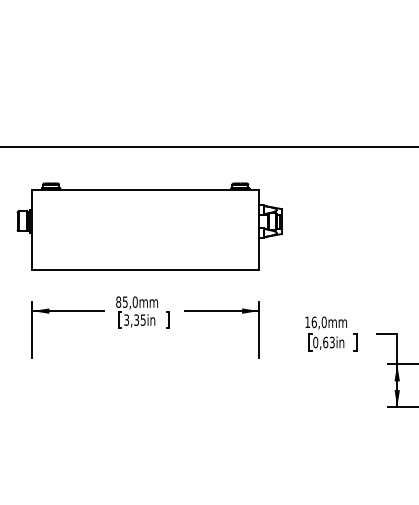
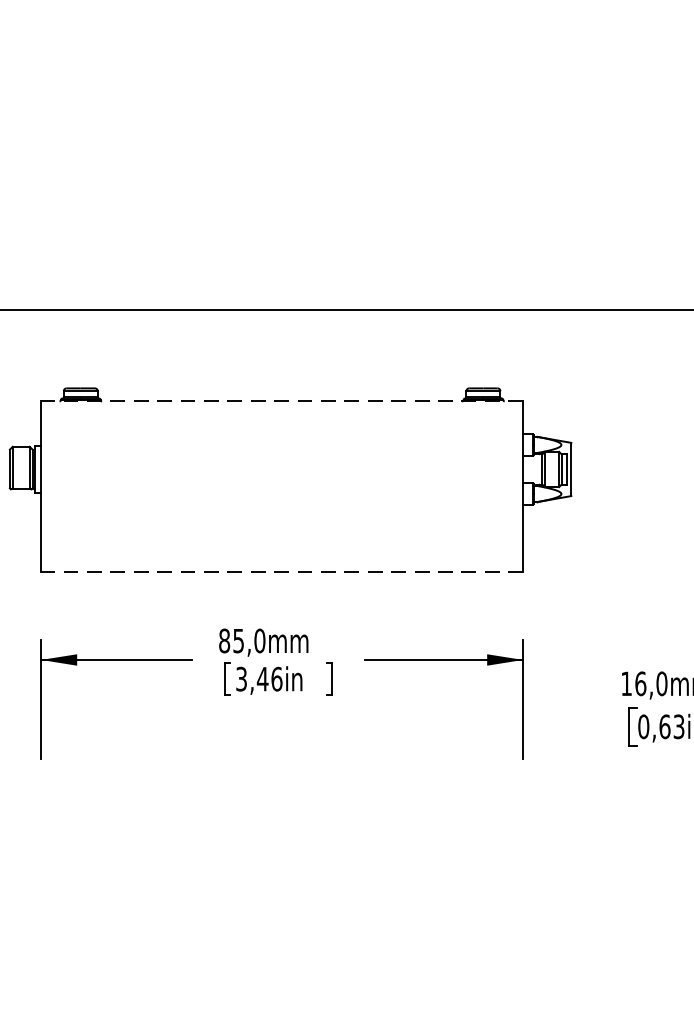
line: (145, 189) -> (281, 401), solid -> dashed
line: (145, 269) -> (281, 571), solid -> dashed
text: (139, 319) -> (268, 677), 3,35in -> 3,46in

